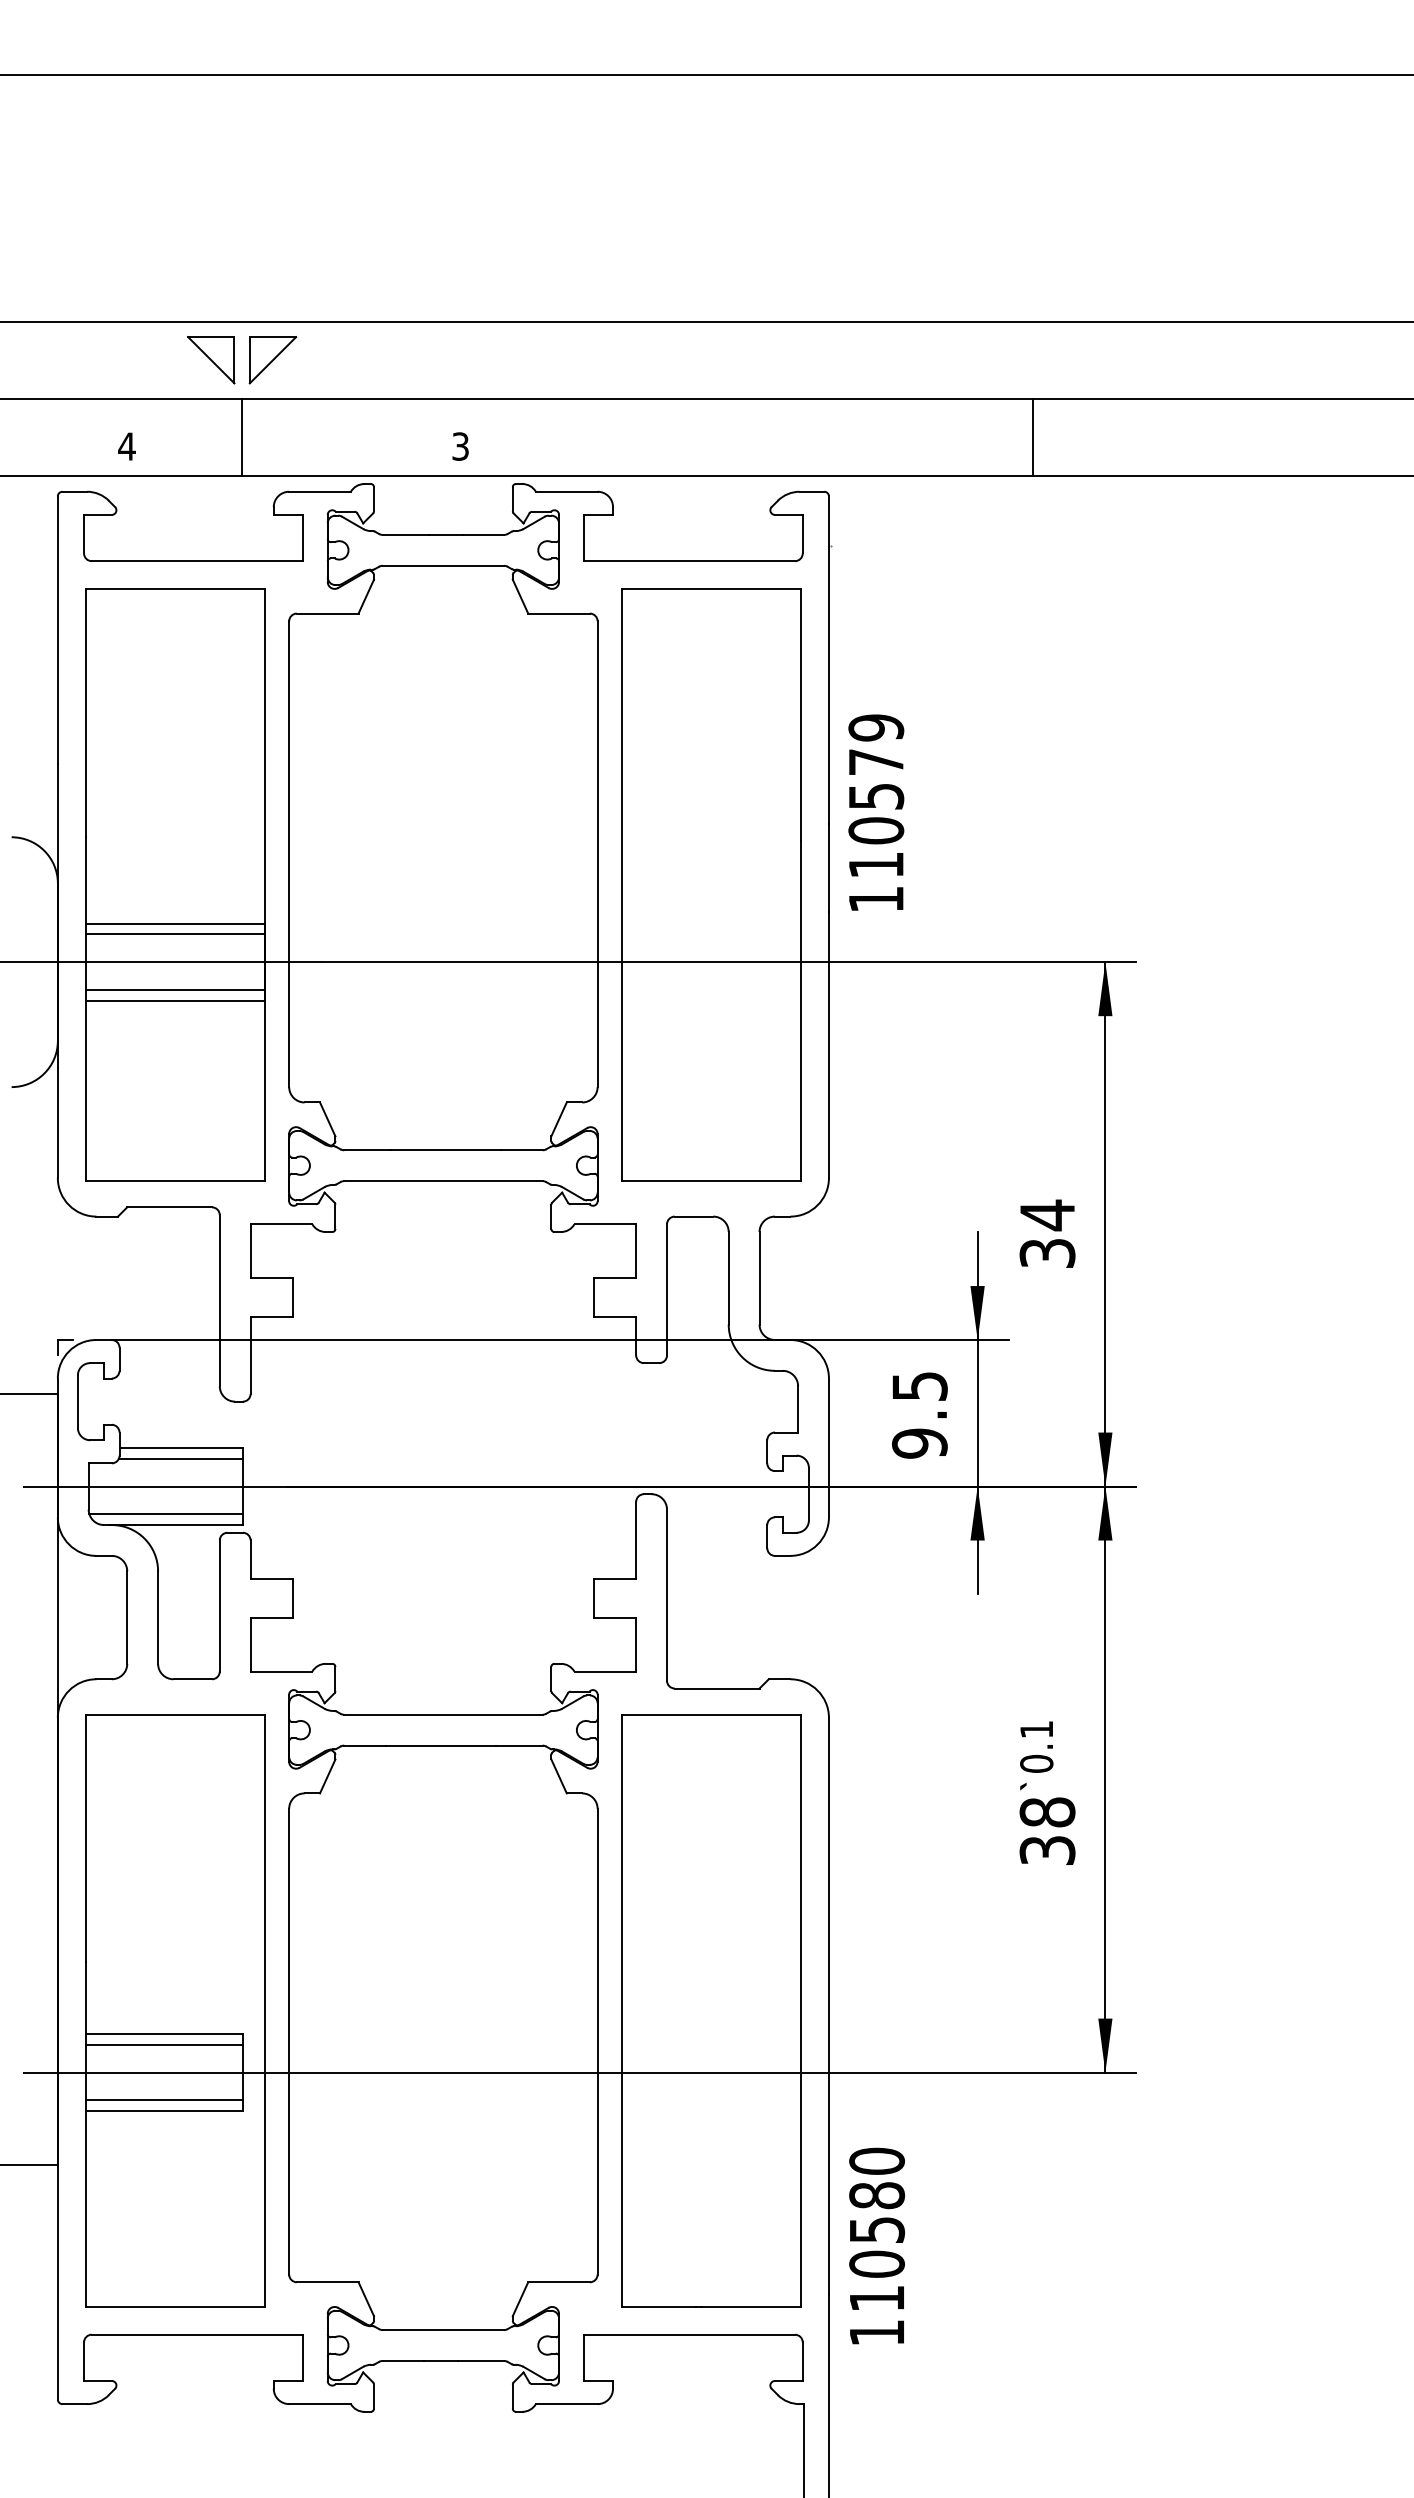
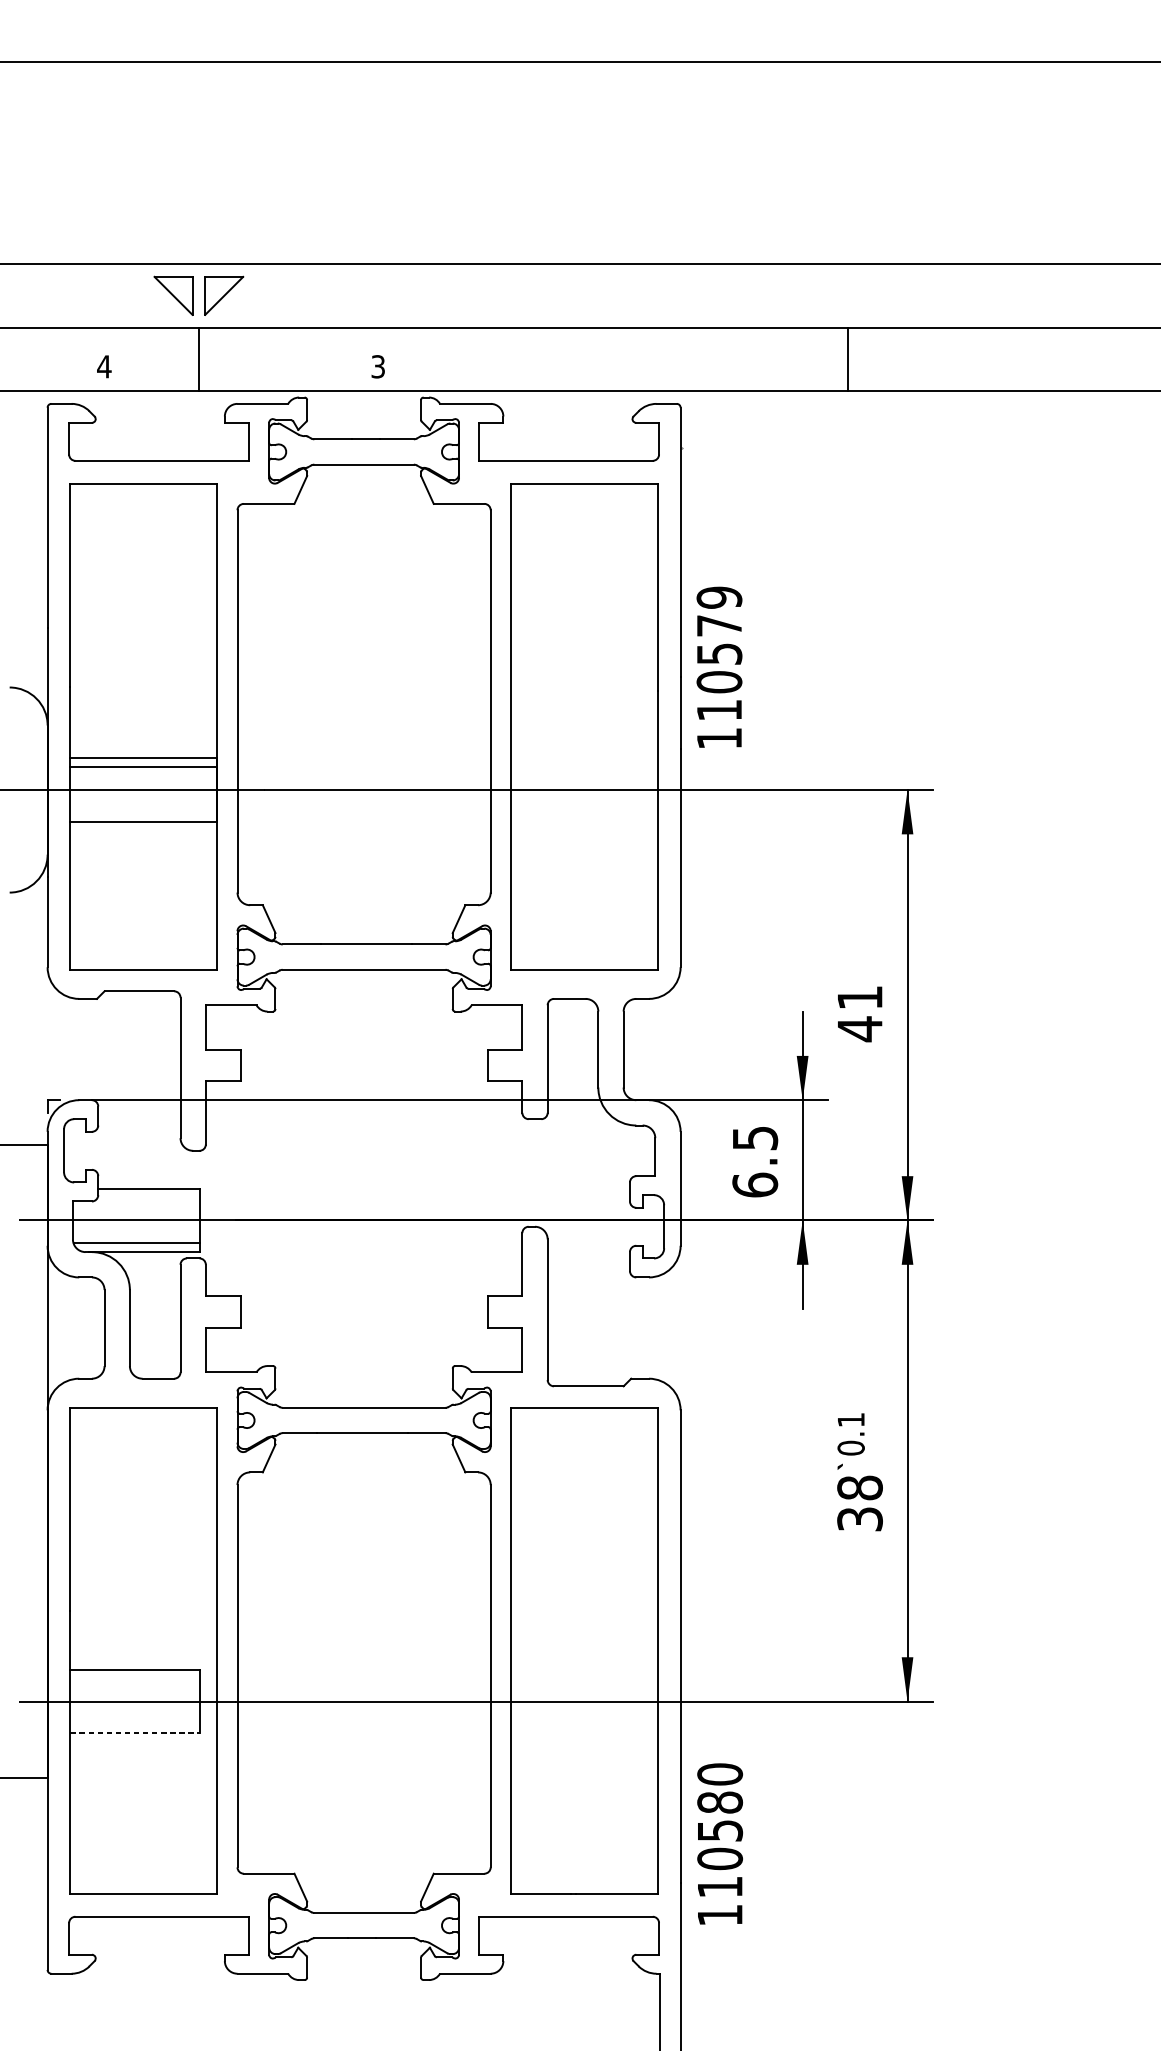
line: (174, 989) -> (143, 812), removed
text: (1047, 1234) -> (860, 1013), 34 -> 41
text: (919, 1443) -> (754, 1185), 9.5 -> 6.5
line: (180, 1458) -> (148, 1197), removed
line: (163, 2044) -> (134, 1678), removed
line: (163, 2100) -> (134, 1724), removed
line: (164, 2111) -> (135, 1733), solid -> dashed

